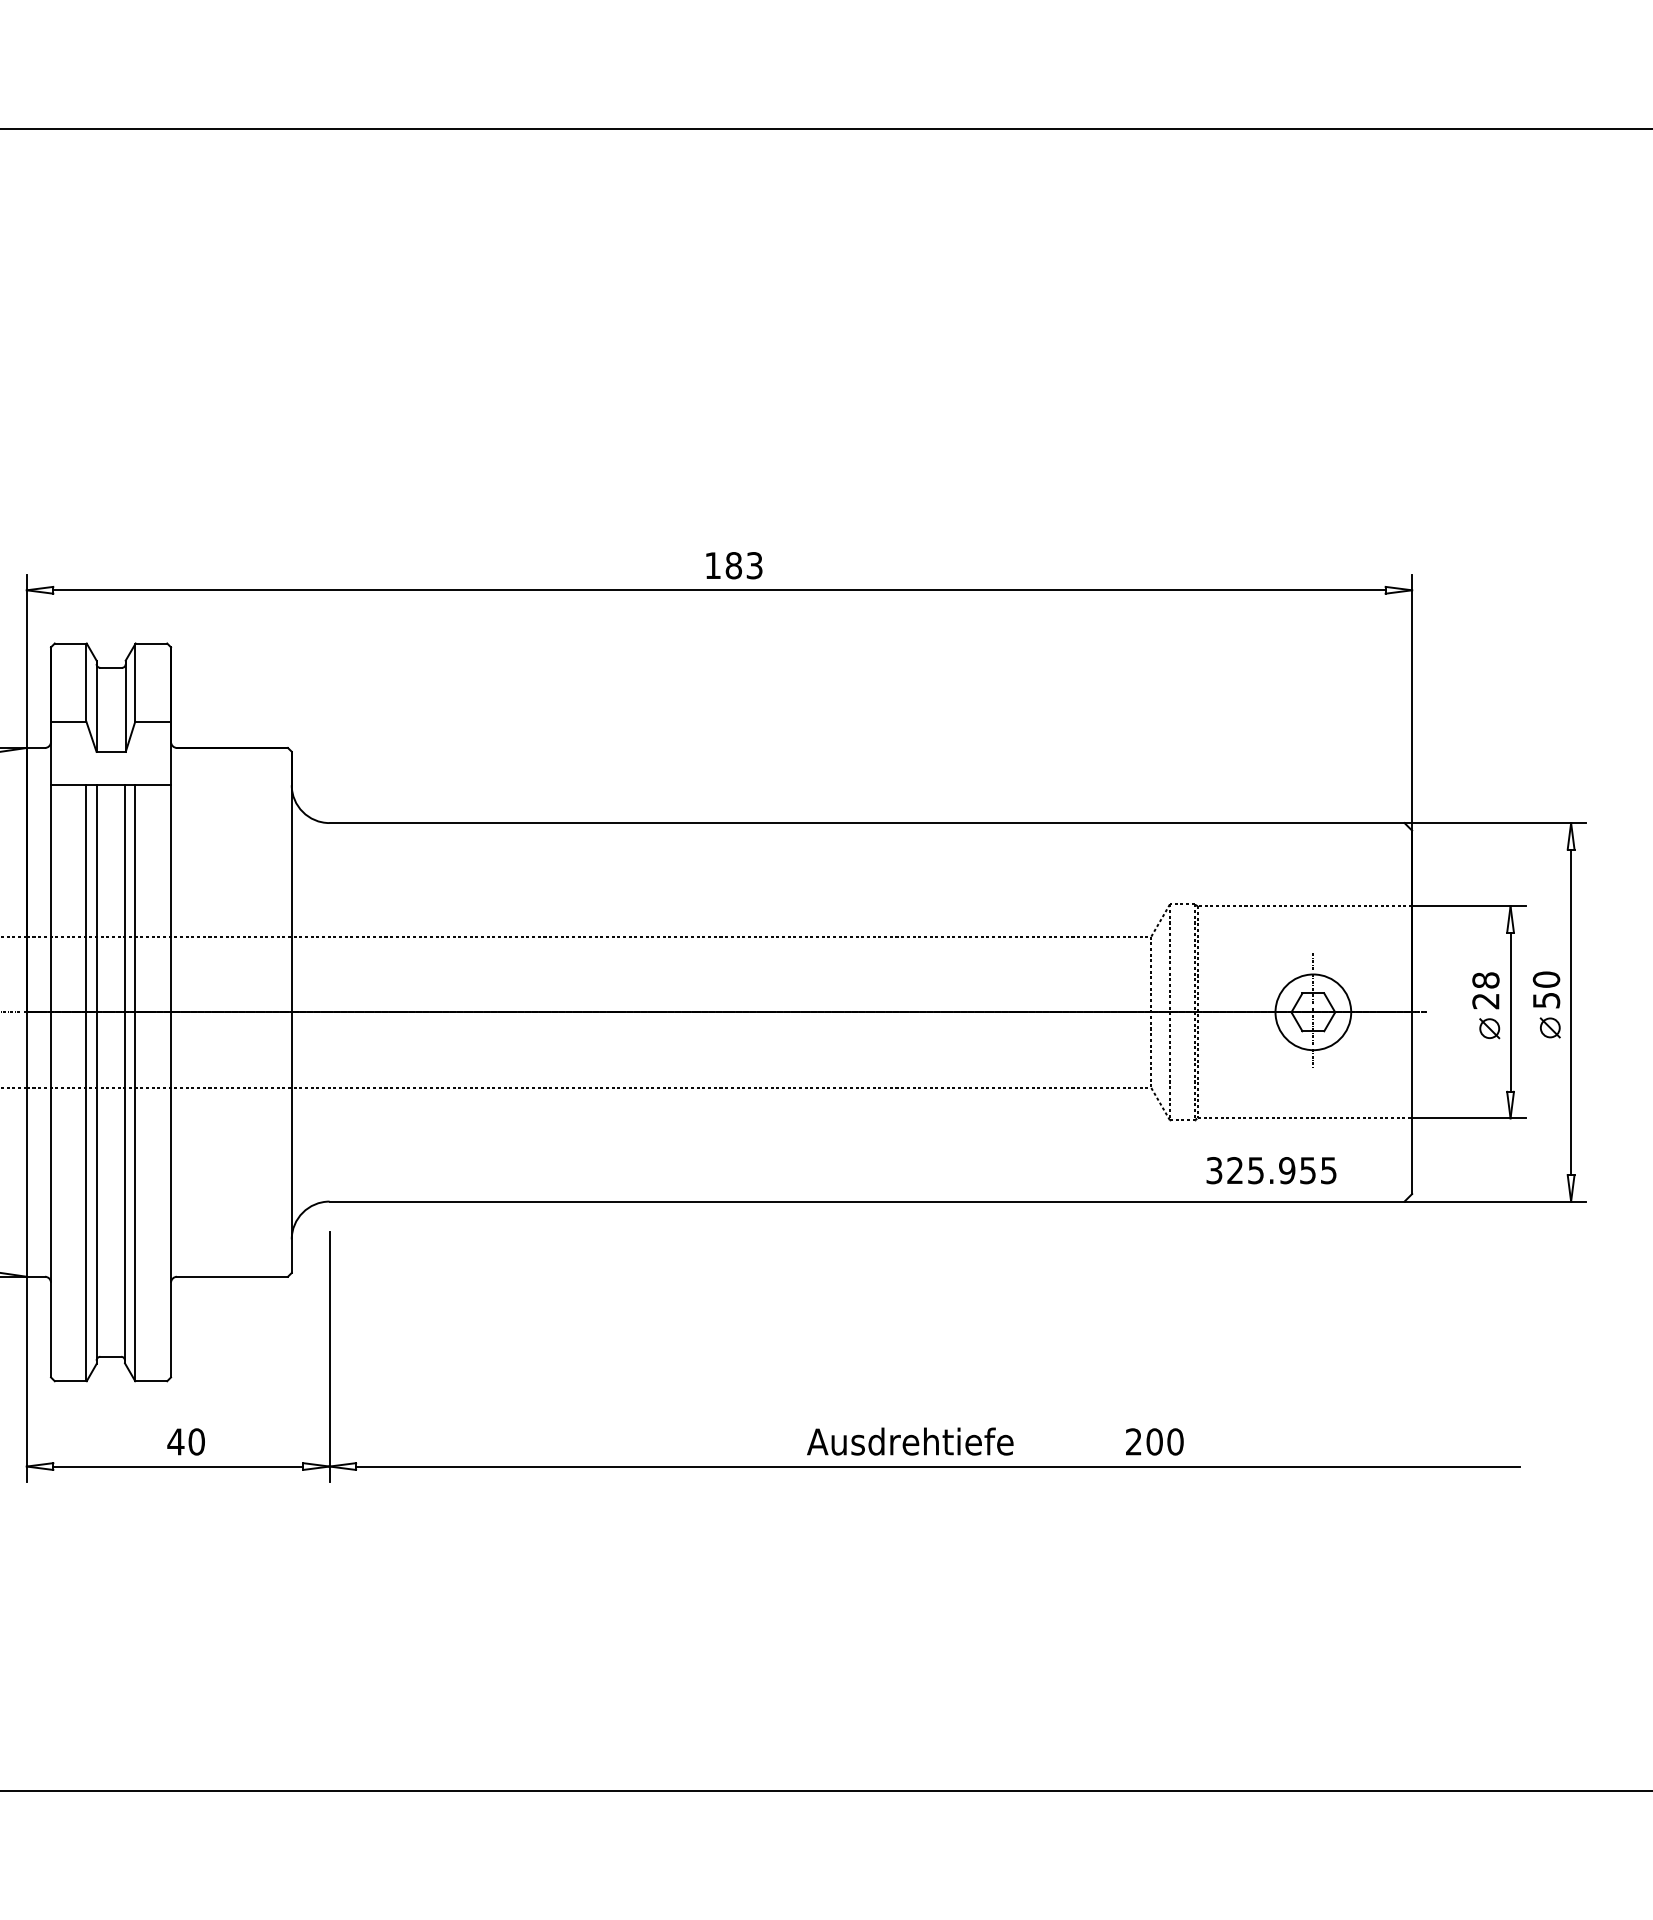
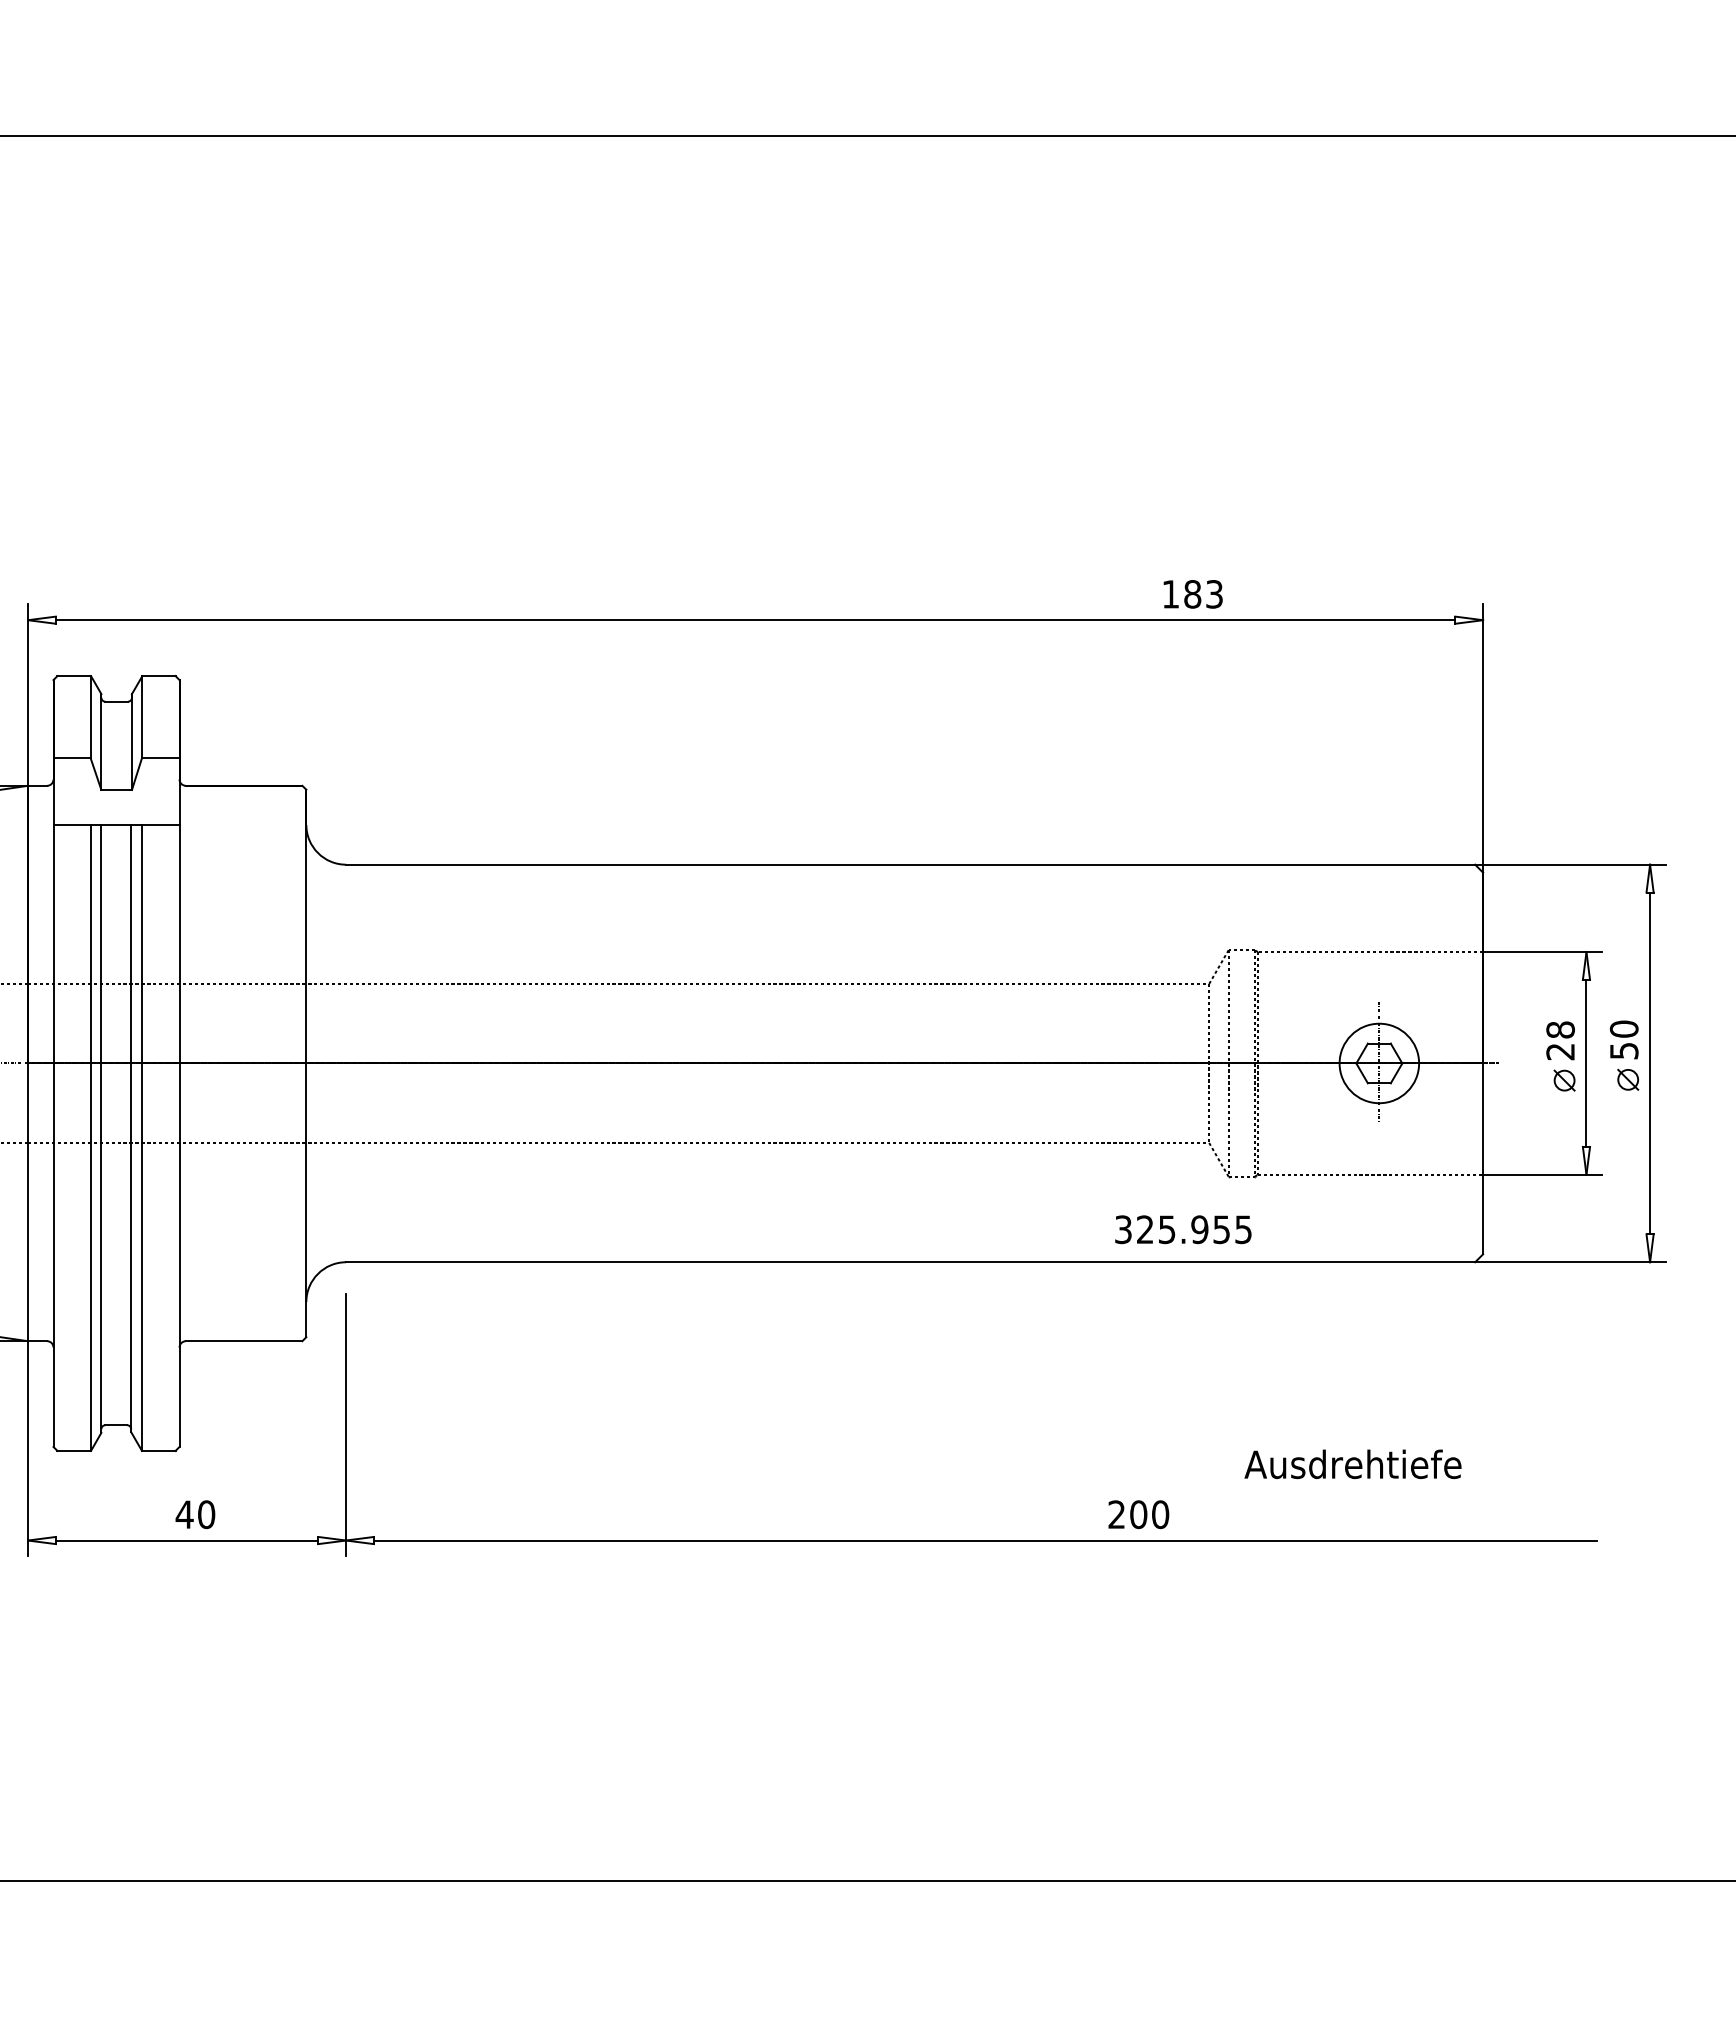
text: (733, 565) -> (1192, 594), moved
text: (1271, 1170) -> (1183, 1229), moved
text: (909, 1441) -> (1352, 1464), moved
text: (1154, 1441) -> (1138, 1514), moved

